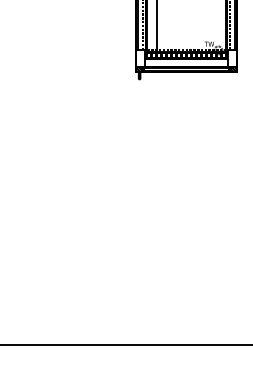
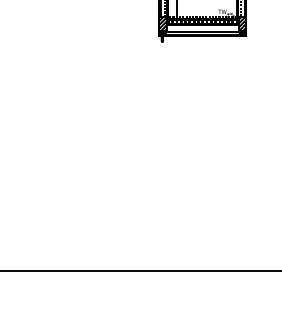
hatch: (139, 58) -> (162, 24), added
hatch: (232, 58) -> (242, 24), added

